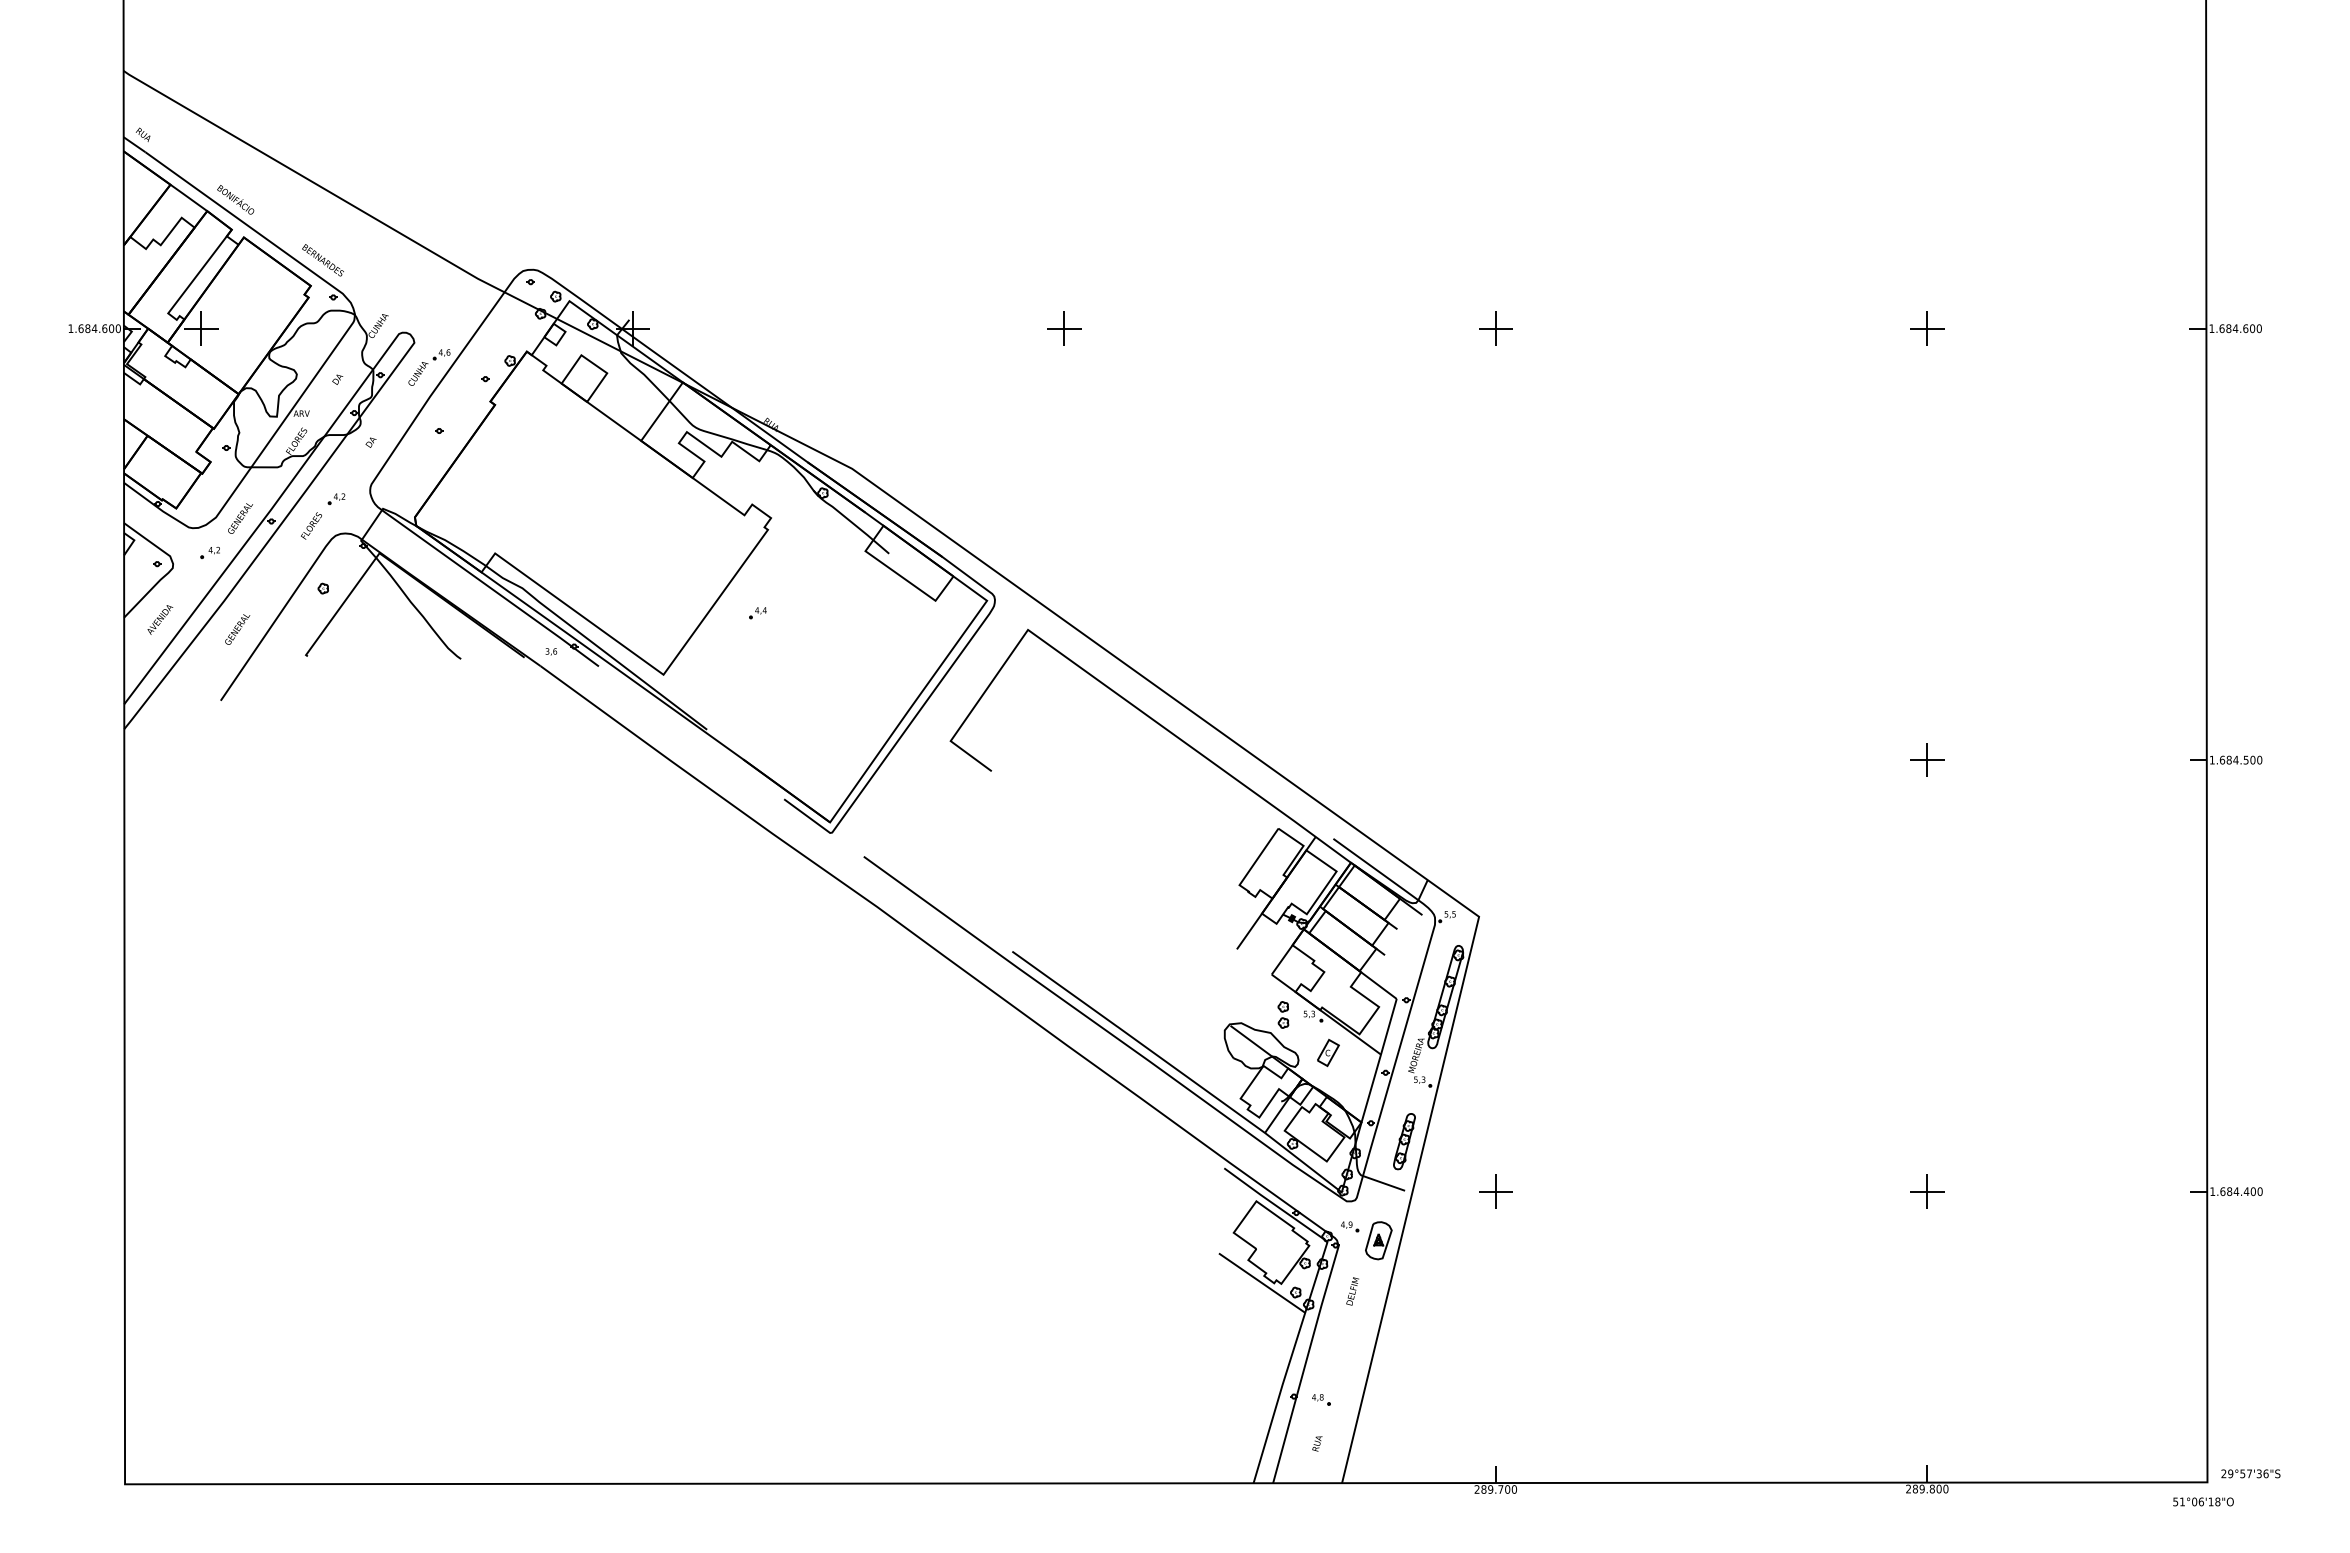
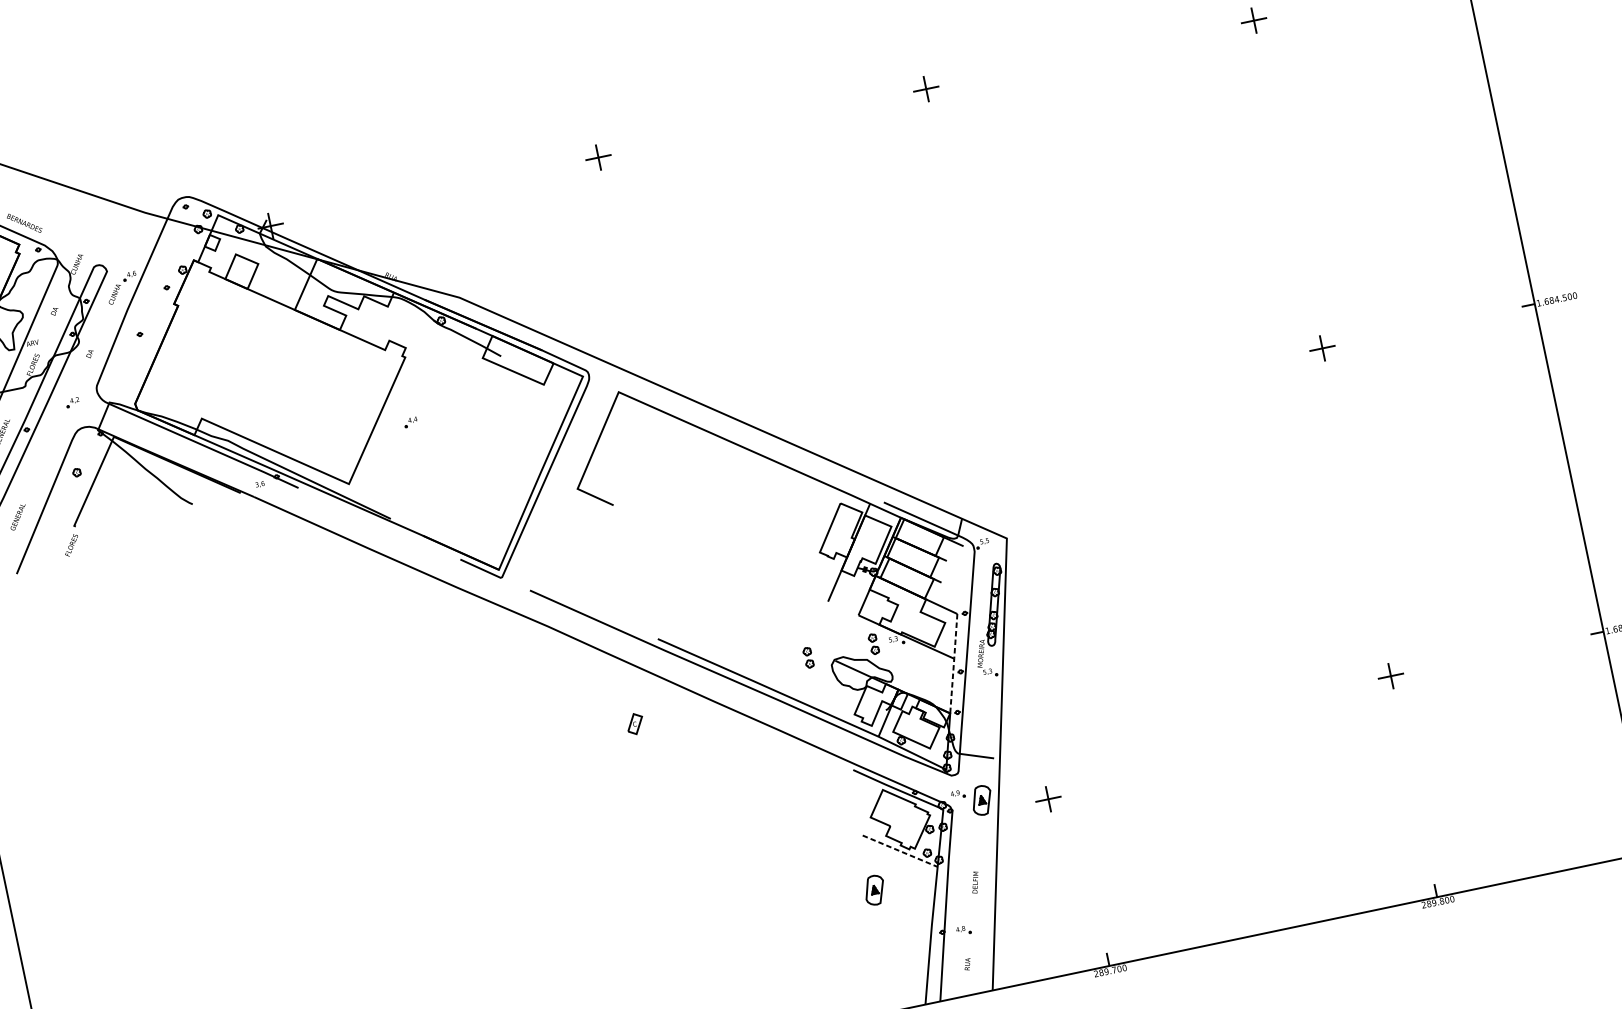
text: (311, 525) -> (71, 545), moved
part: (1197, 1014) -> (808, 657), added
part: (1328, 1052) -> (635, 723), moved
line: (1379, 1060) -> (954, 663), solid -> dashed
part: (1404, 1141) -> (985, 721), removed
part: (1495, 1191) -> (1048, 799), moved
line: (1262, 1283) -> (900, 851), solid -> dashed
text: (1352, 1291) -> (975, 882), moved
part: (1219, 1325) -> (874, 890), added

